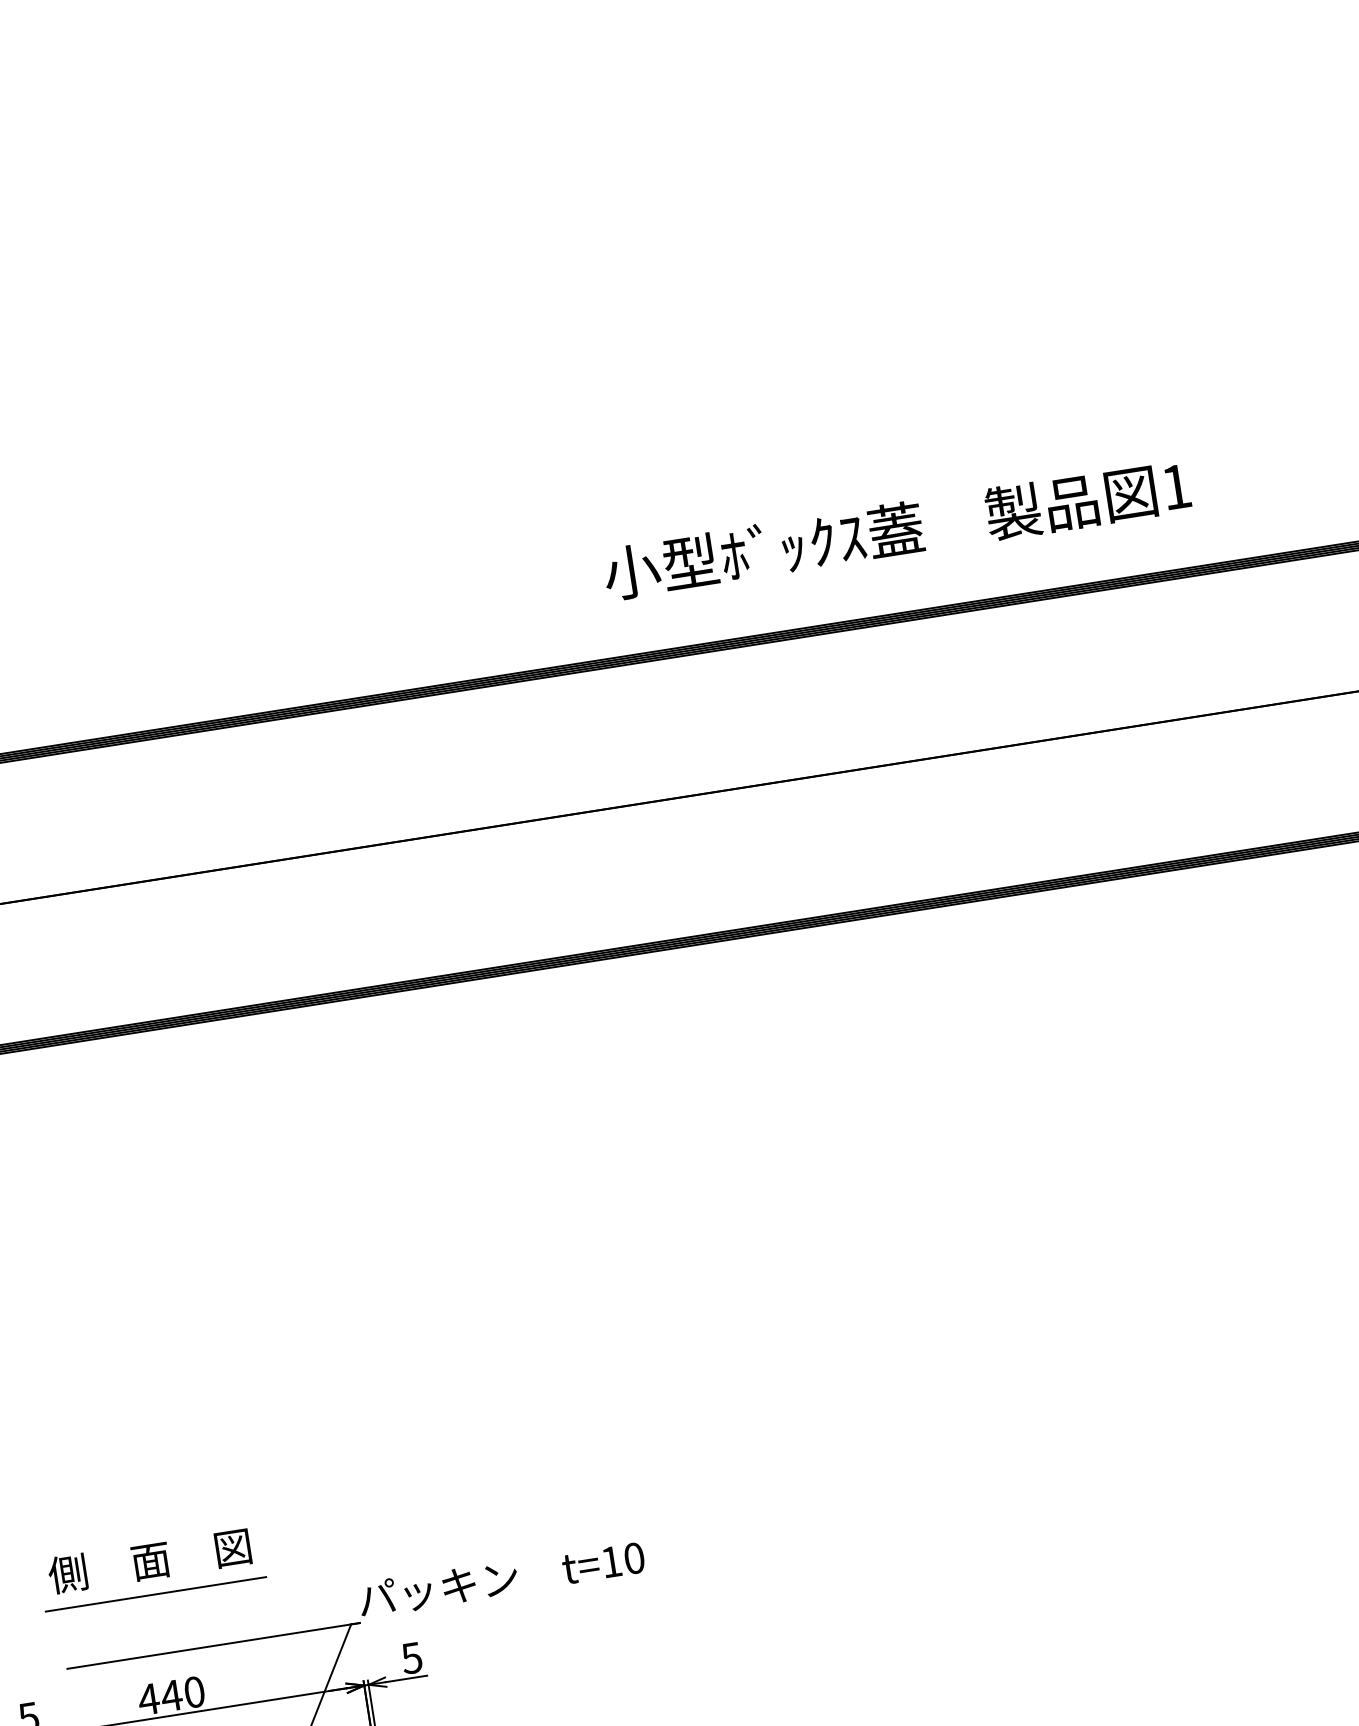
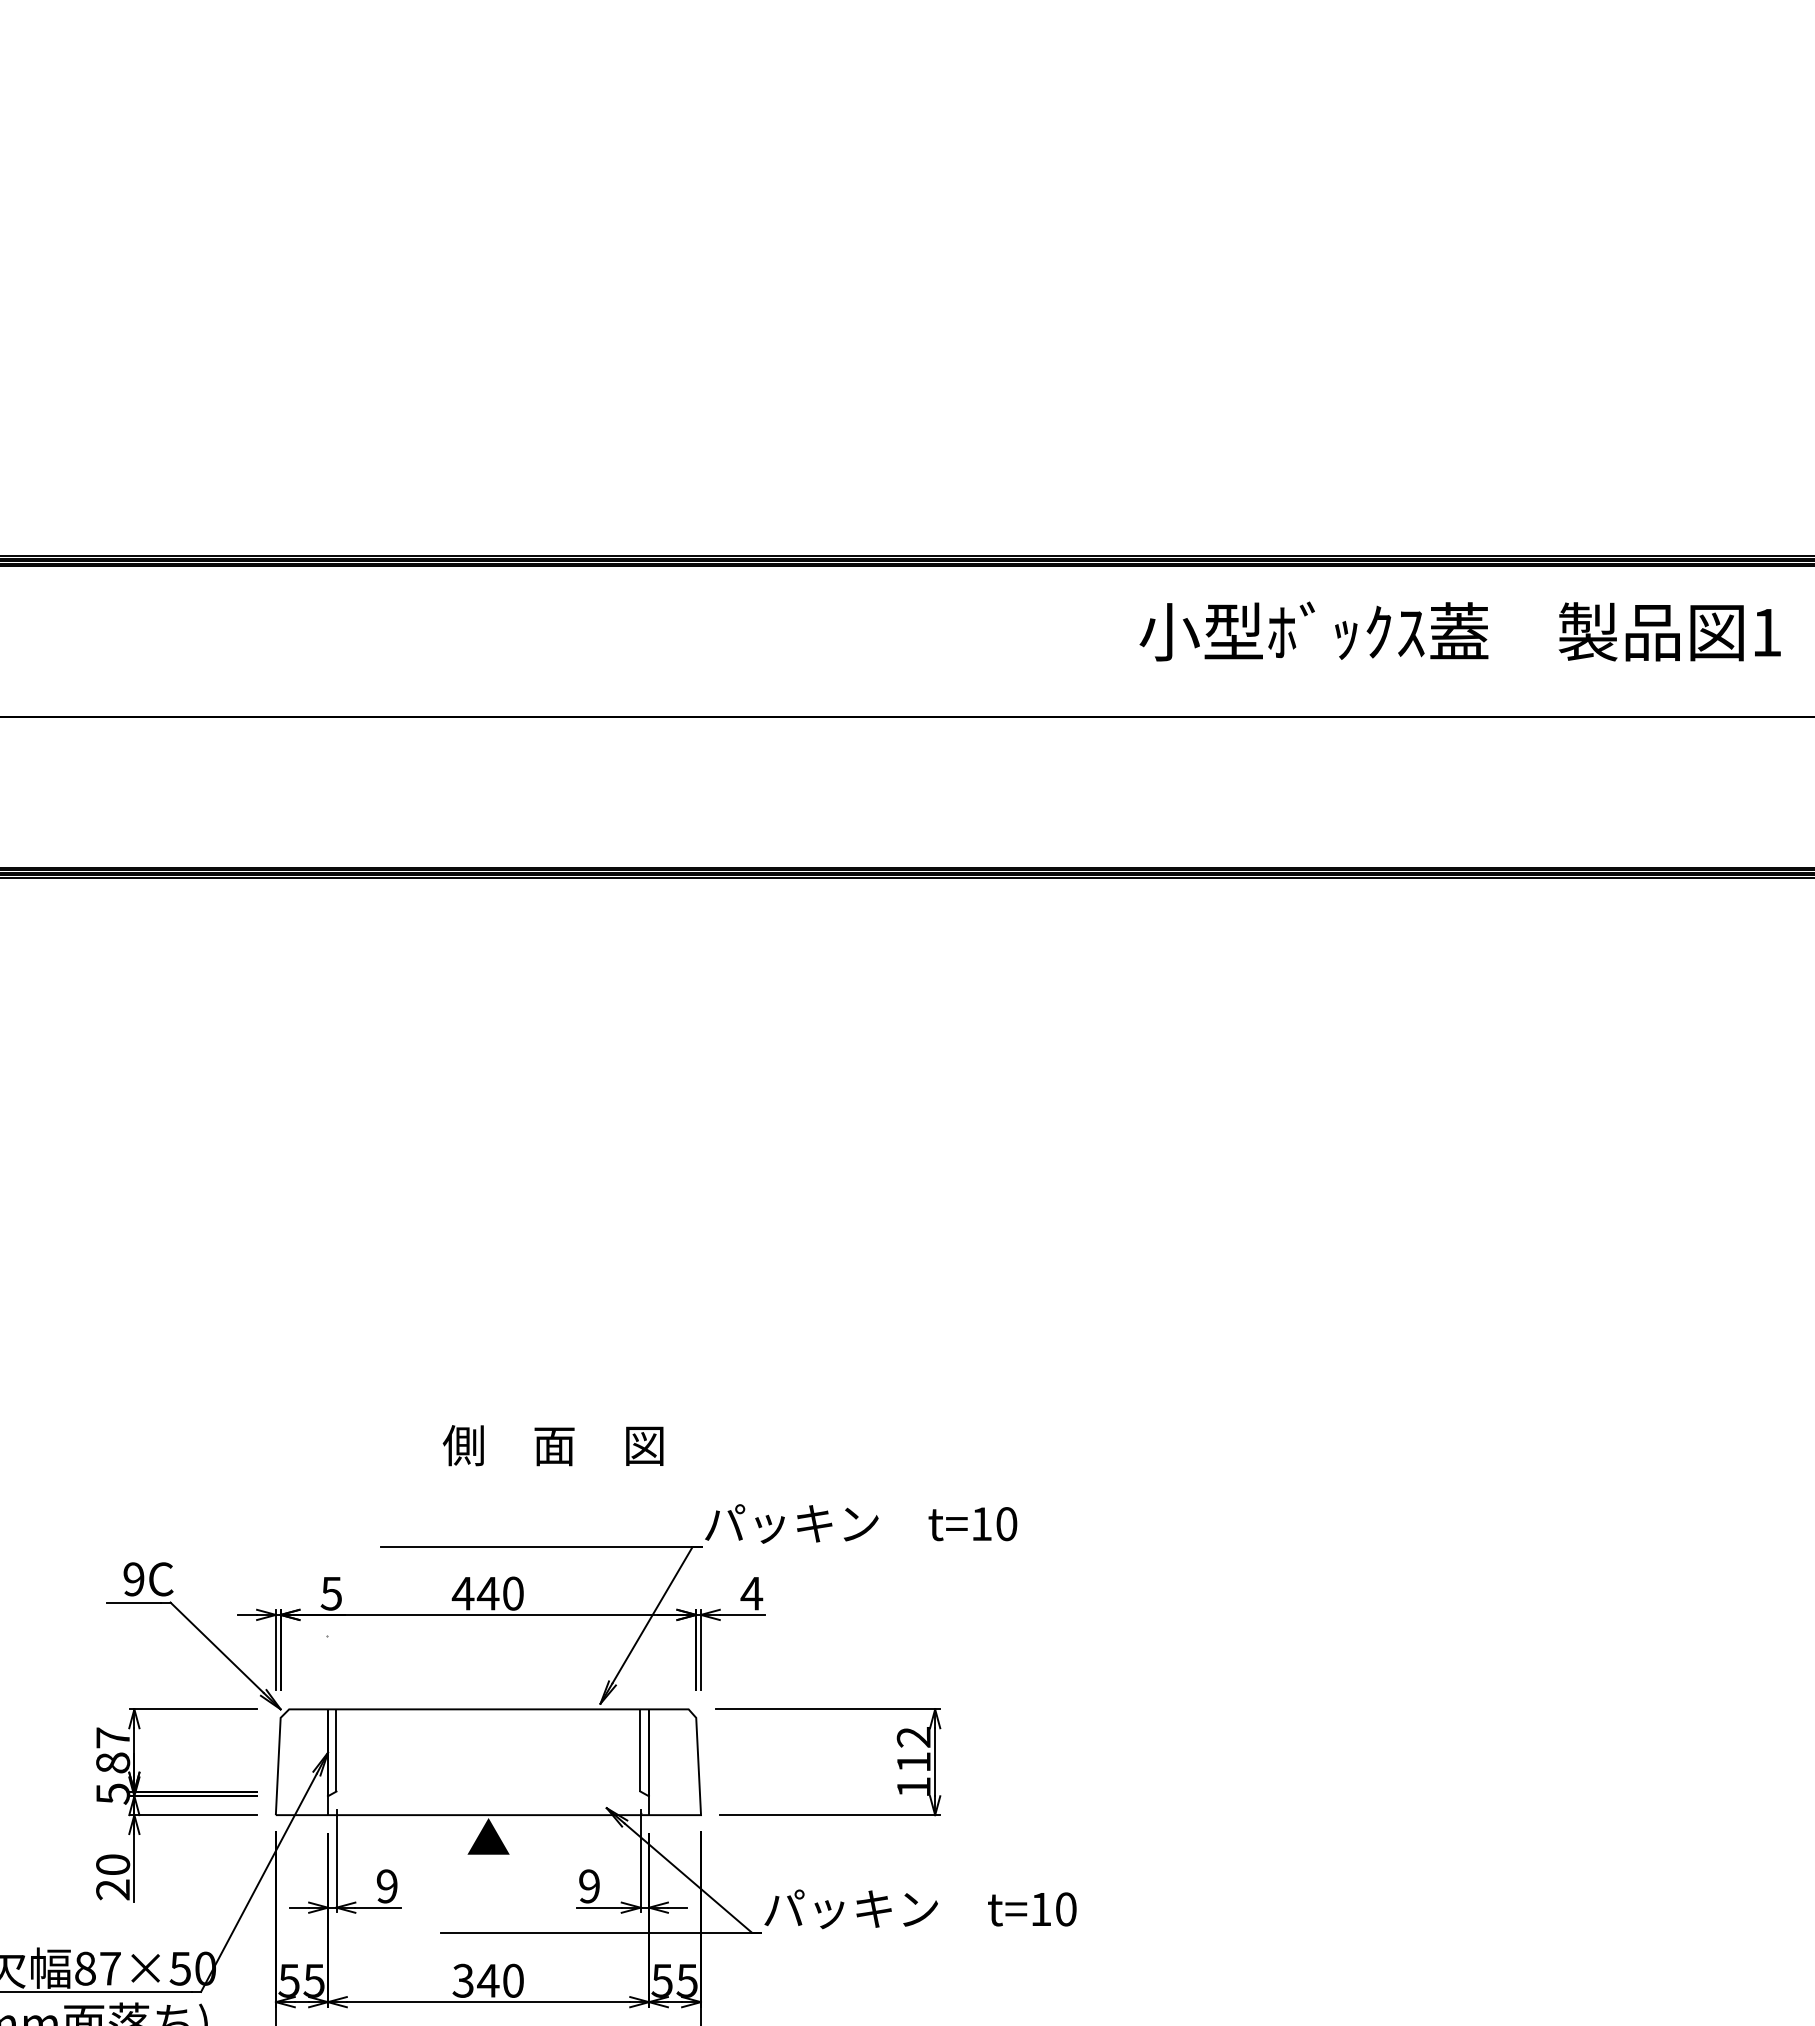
text: (896, 529) -> (1459, 631), moved
text: (148, 1561) -> (552, 1445), moved
line: (156, 1594) -> (488, 1482), removed
text: (411, 1658) -> (751, 1593), 5 -> 4

